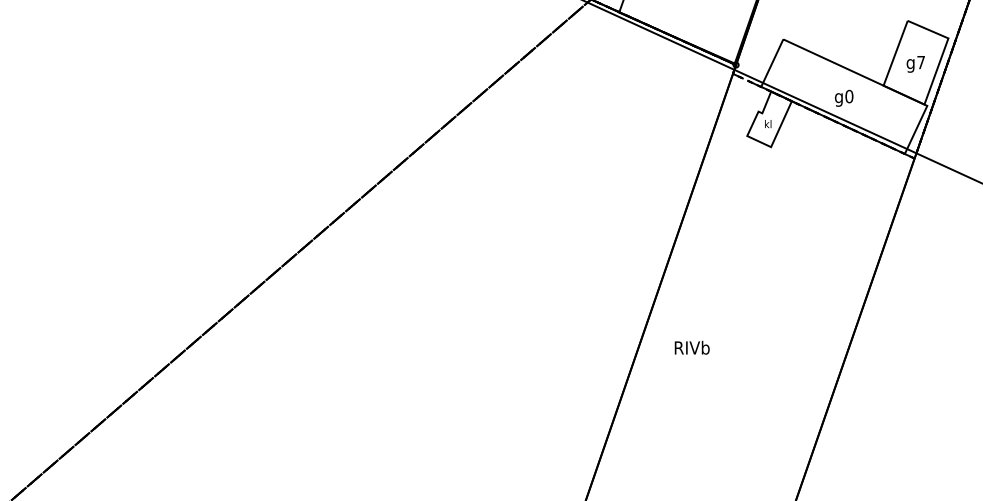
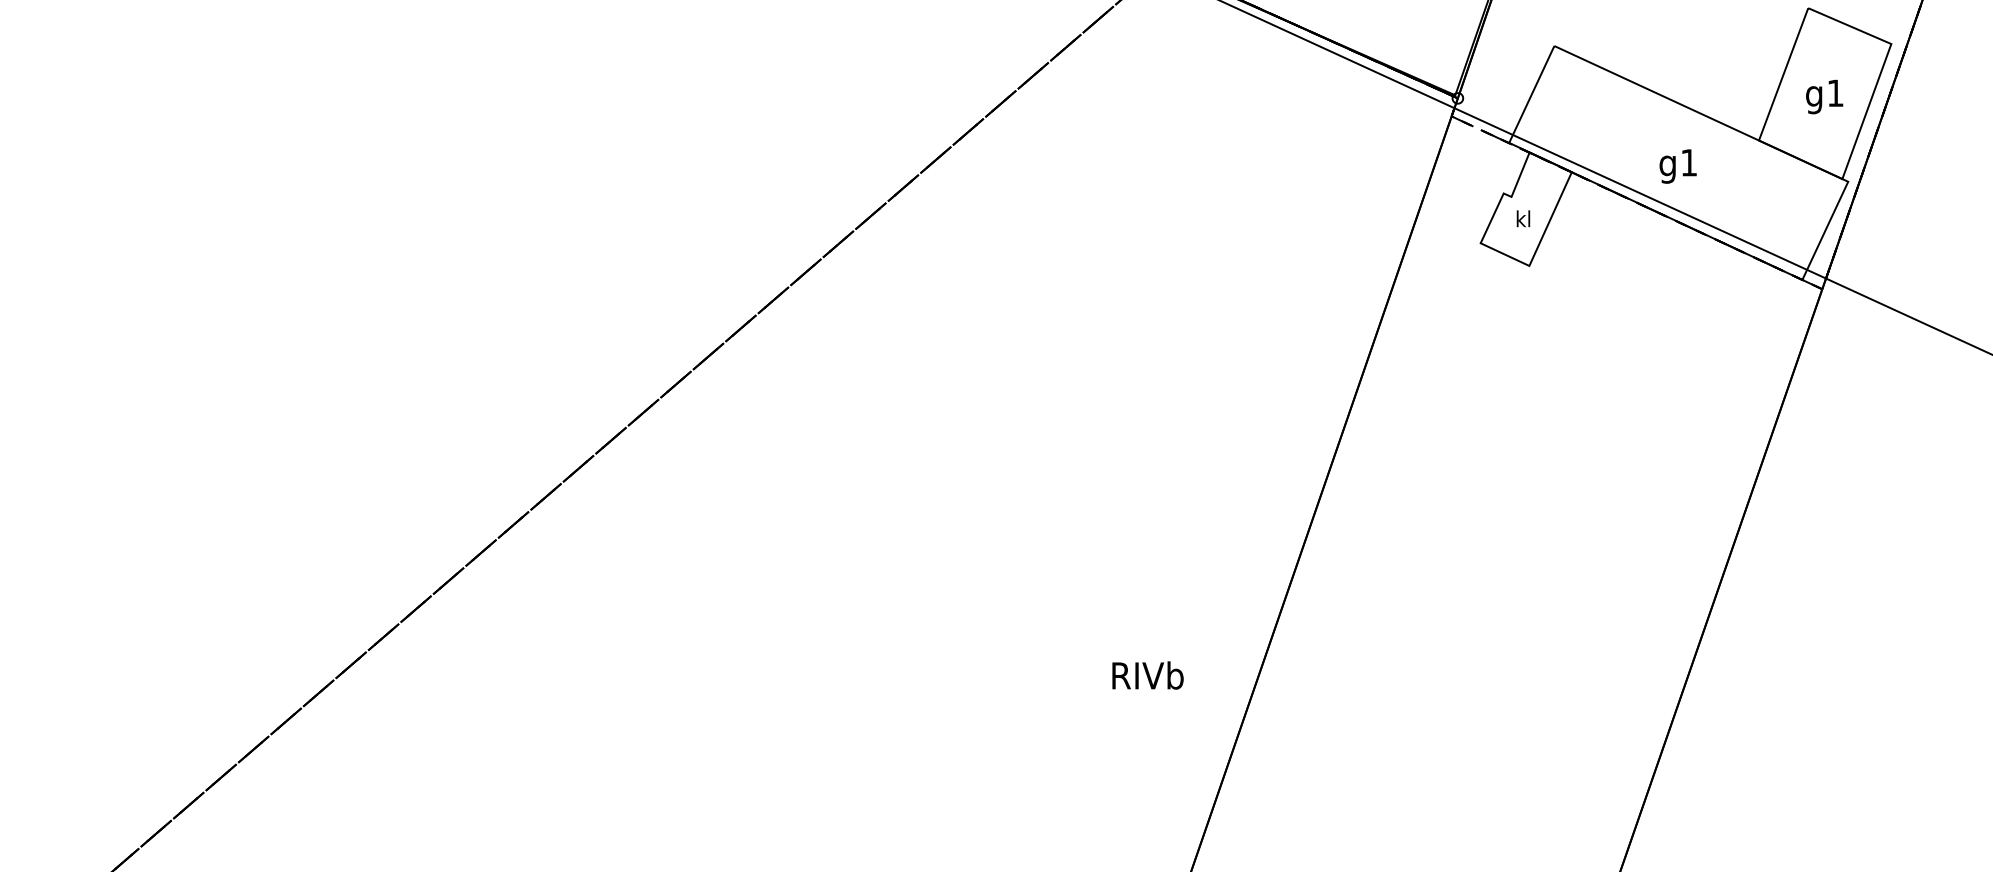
text: (920, 62) -> (1834, 93), g7 -> g1
text: (849, 96) -> (1689, 162), g0 -> g1
text: (691, 347) -> (1146, 674), moved

